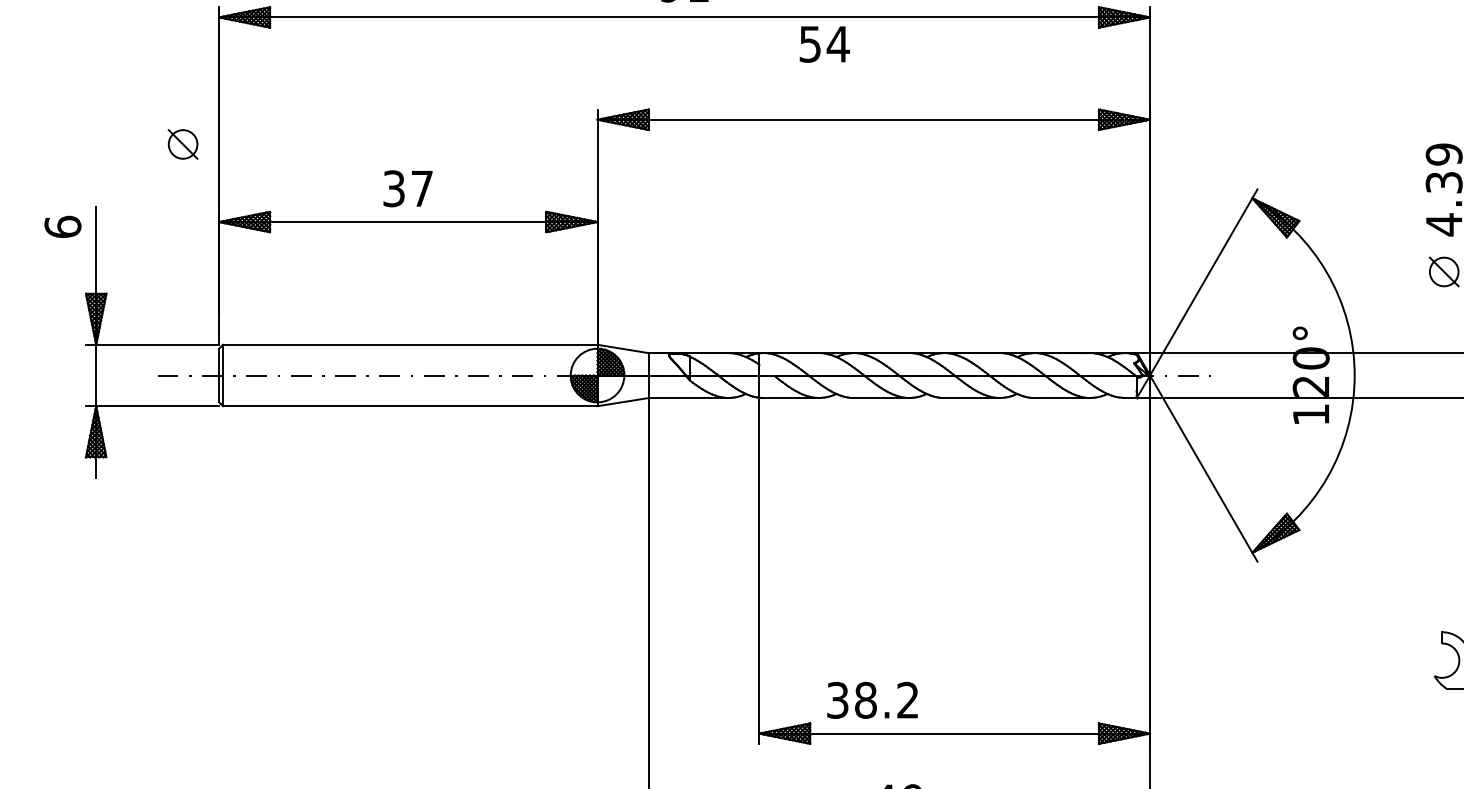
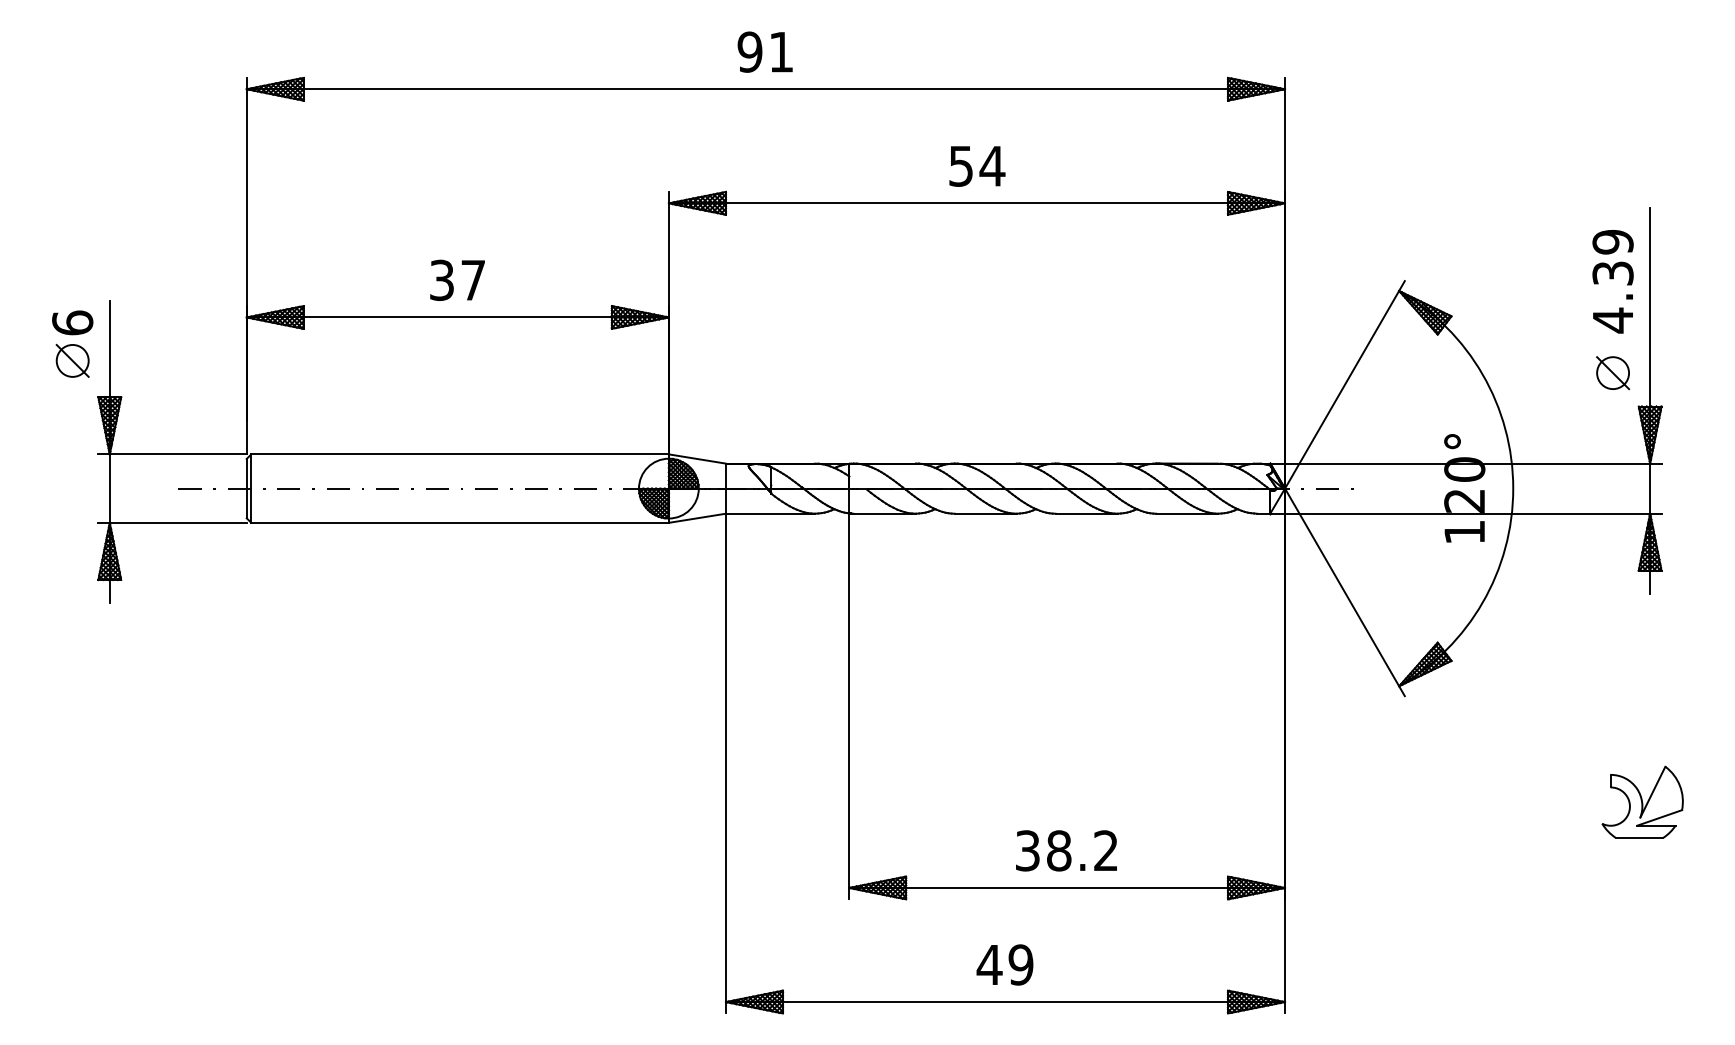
text: (824, 44) -> (977, 166), moved
part: (182, 144) -> (72, 360), moved
text: (872, 700) -> (1066, 850), moved

